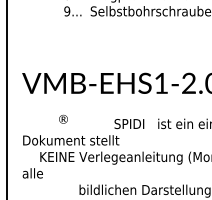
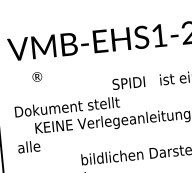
text: (63, 118) -> (37, 76), moved

